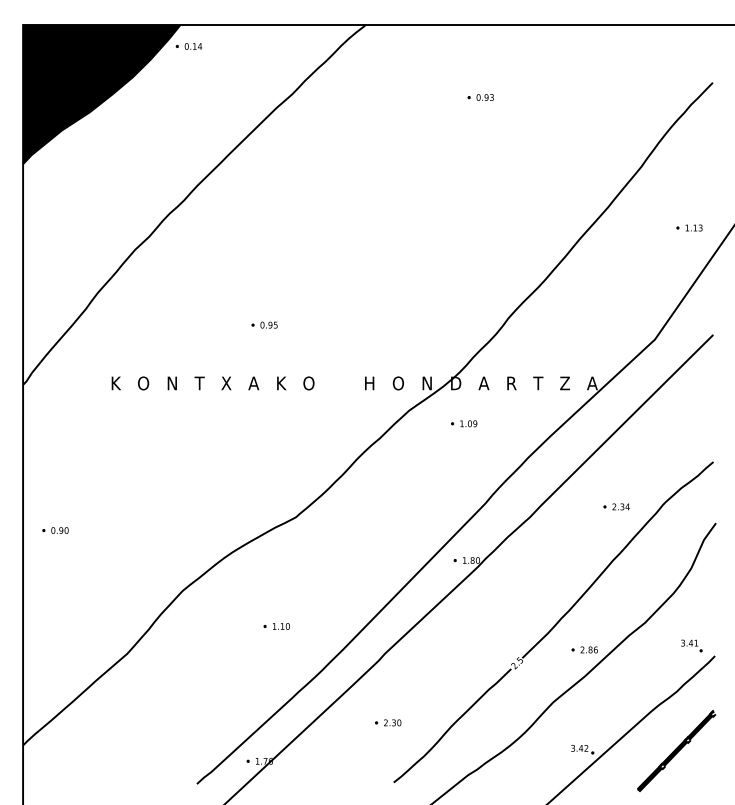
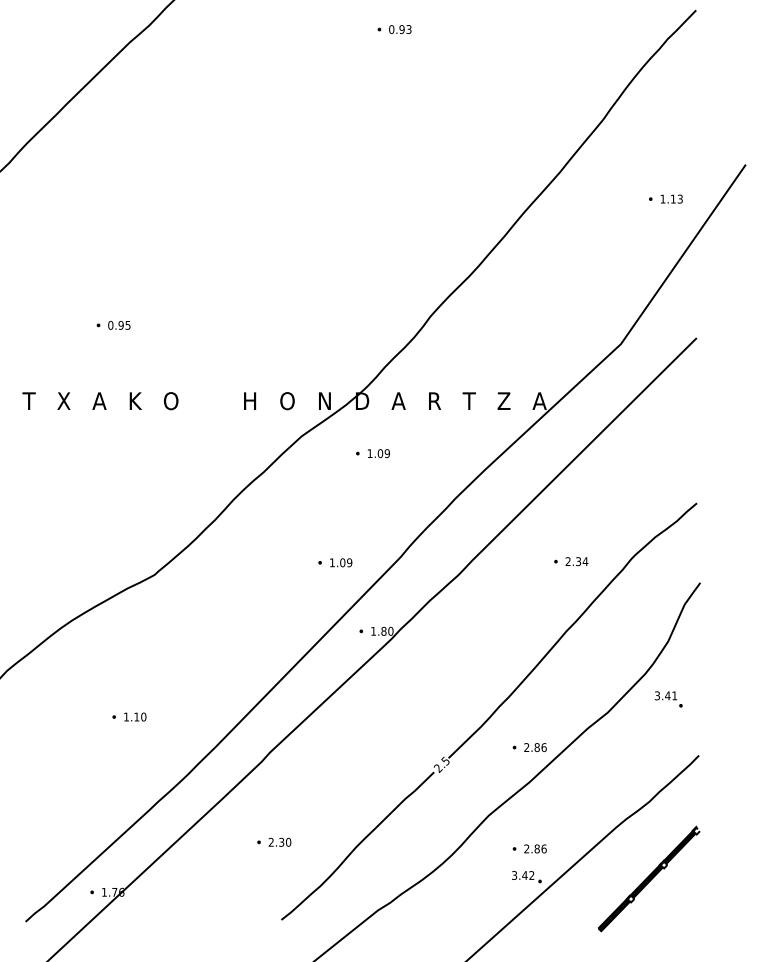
part: (435, 507) -> (335, 562), added
part: (691, 645) -> (668, 698), moved
part: (584, 727) -> (529, 848), added

